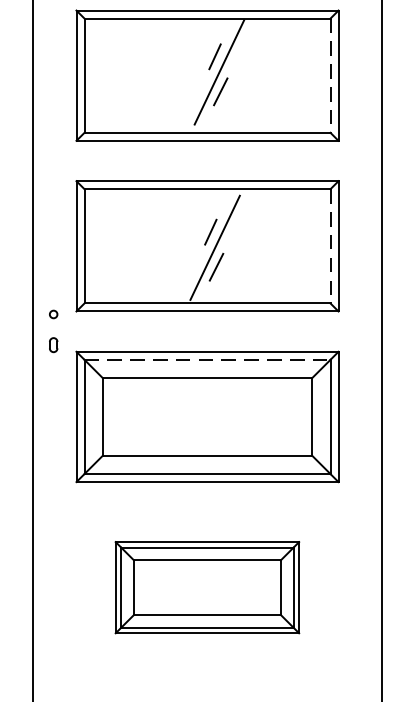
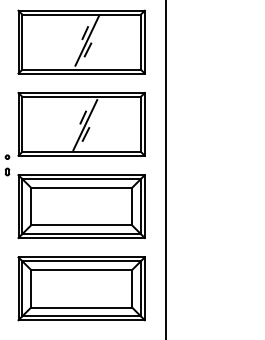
line: (329, 76) -> (140, 42), dashed -> solid
line: (329, 246) -> (140, 124), dashed -> solid
line: (209, 360) -> (82, 179), dashed -> solid
part: (207, 586) -> (81, 288), size x1.43

